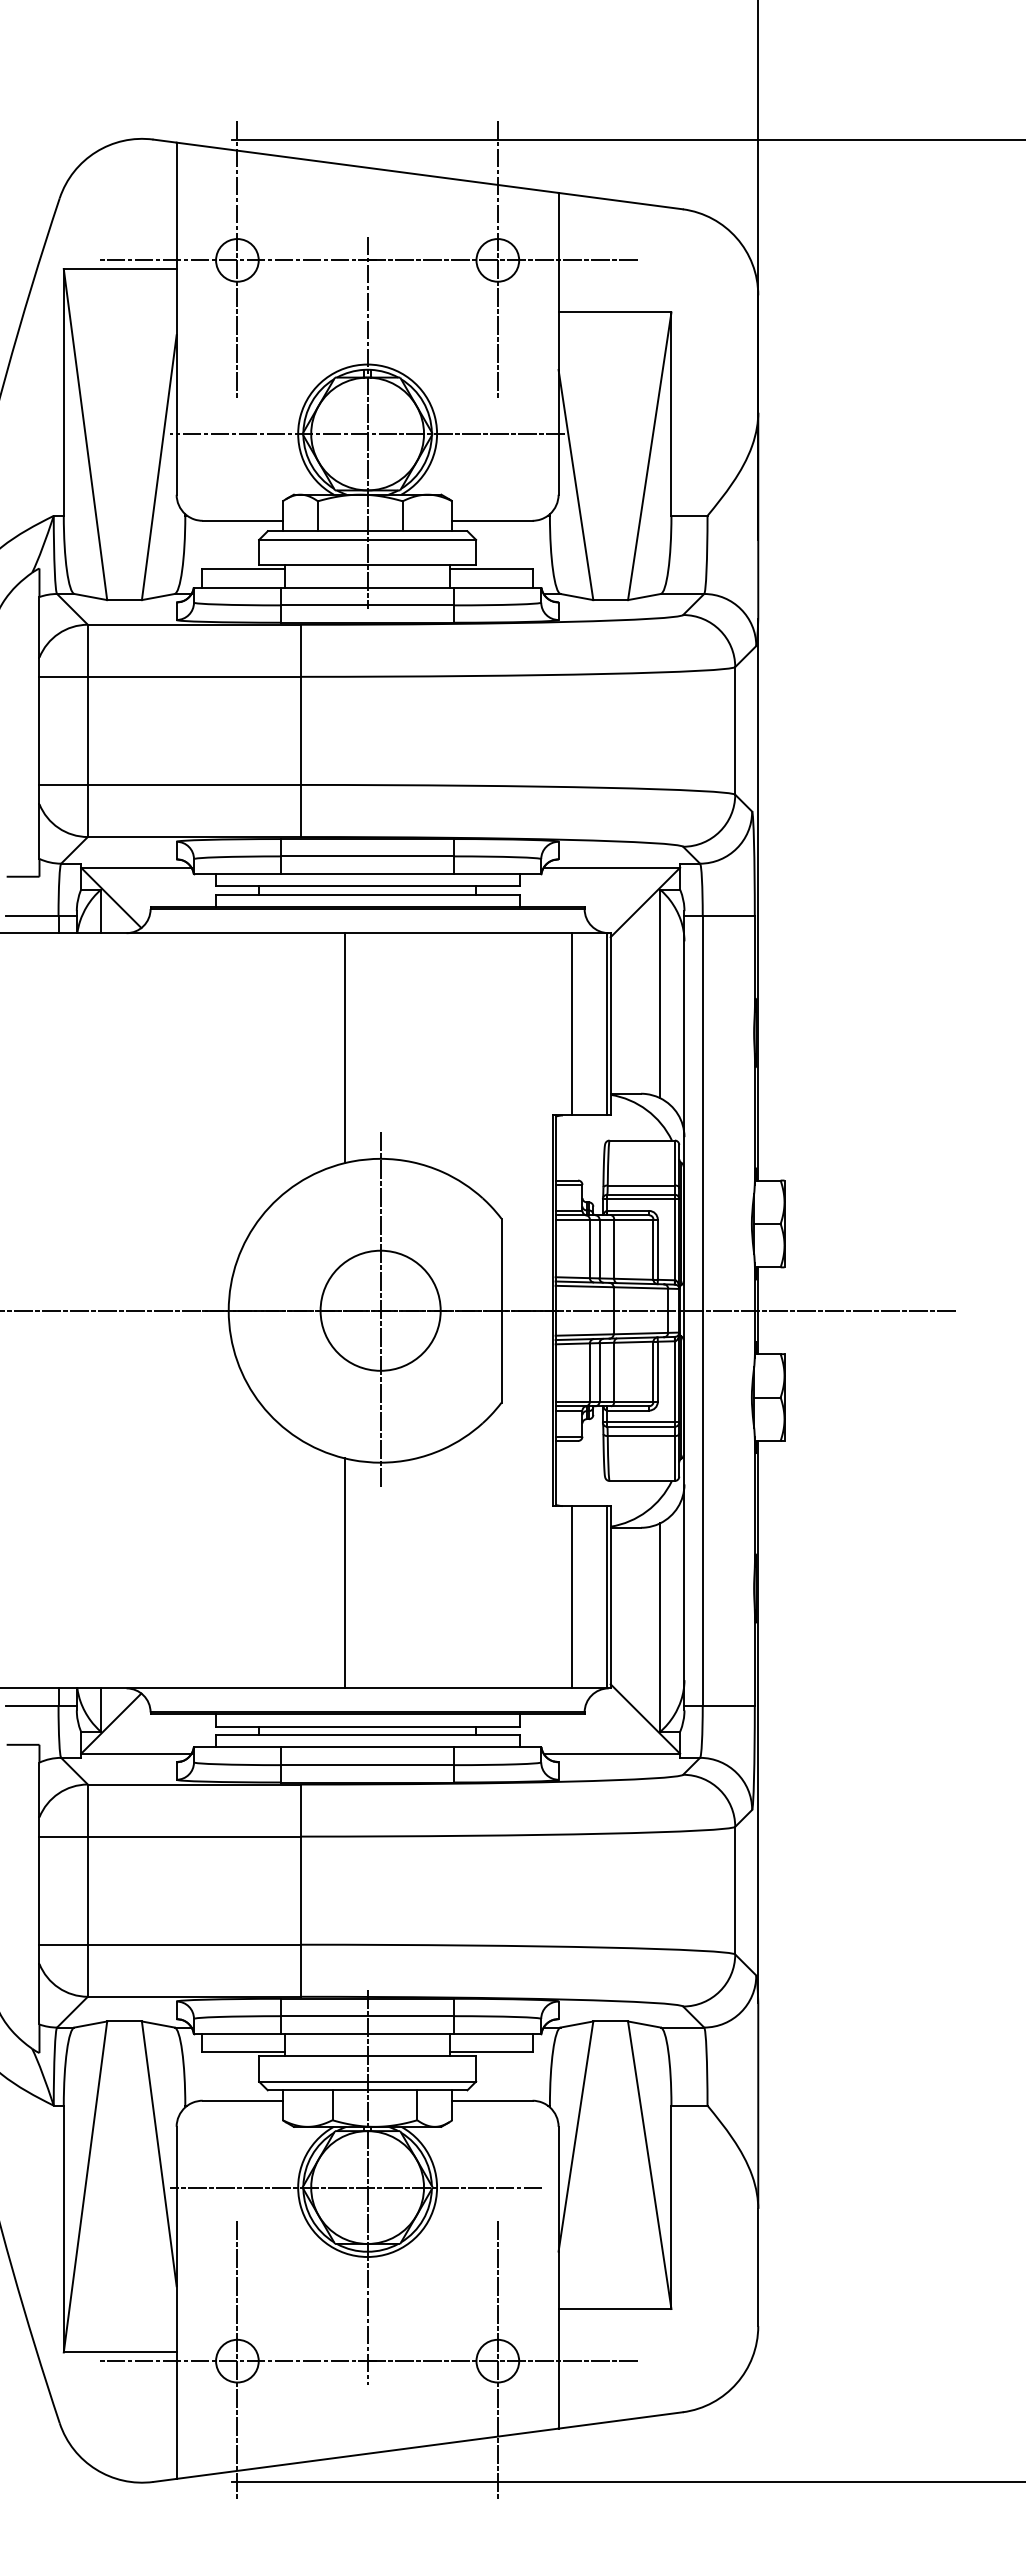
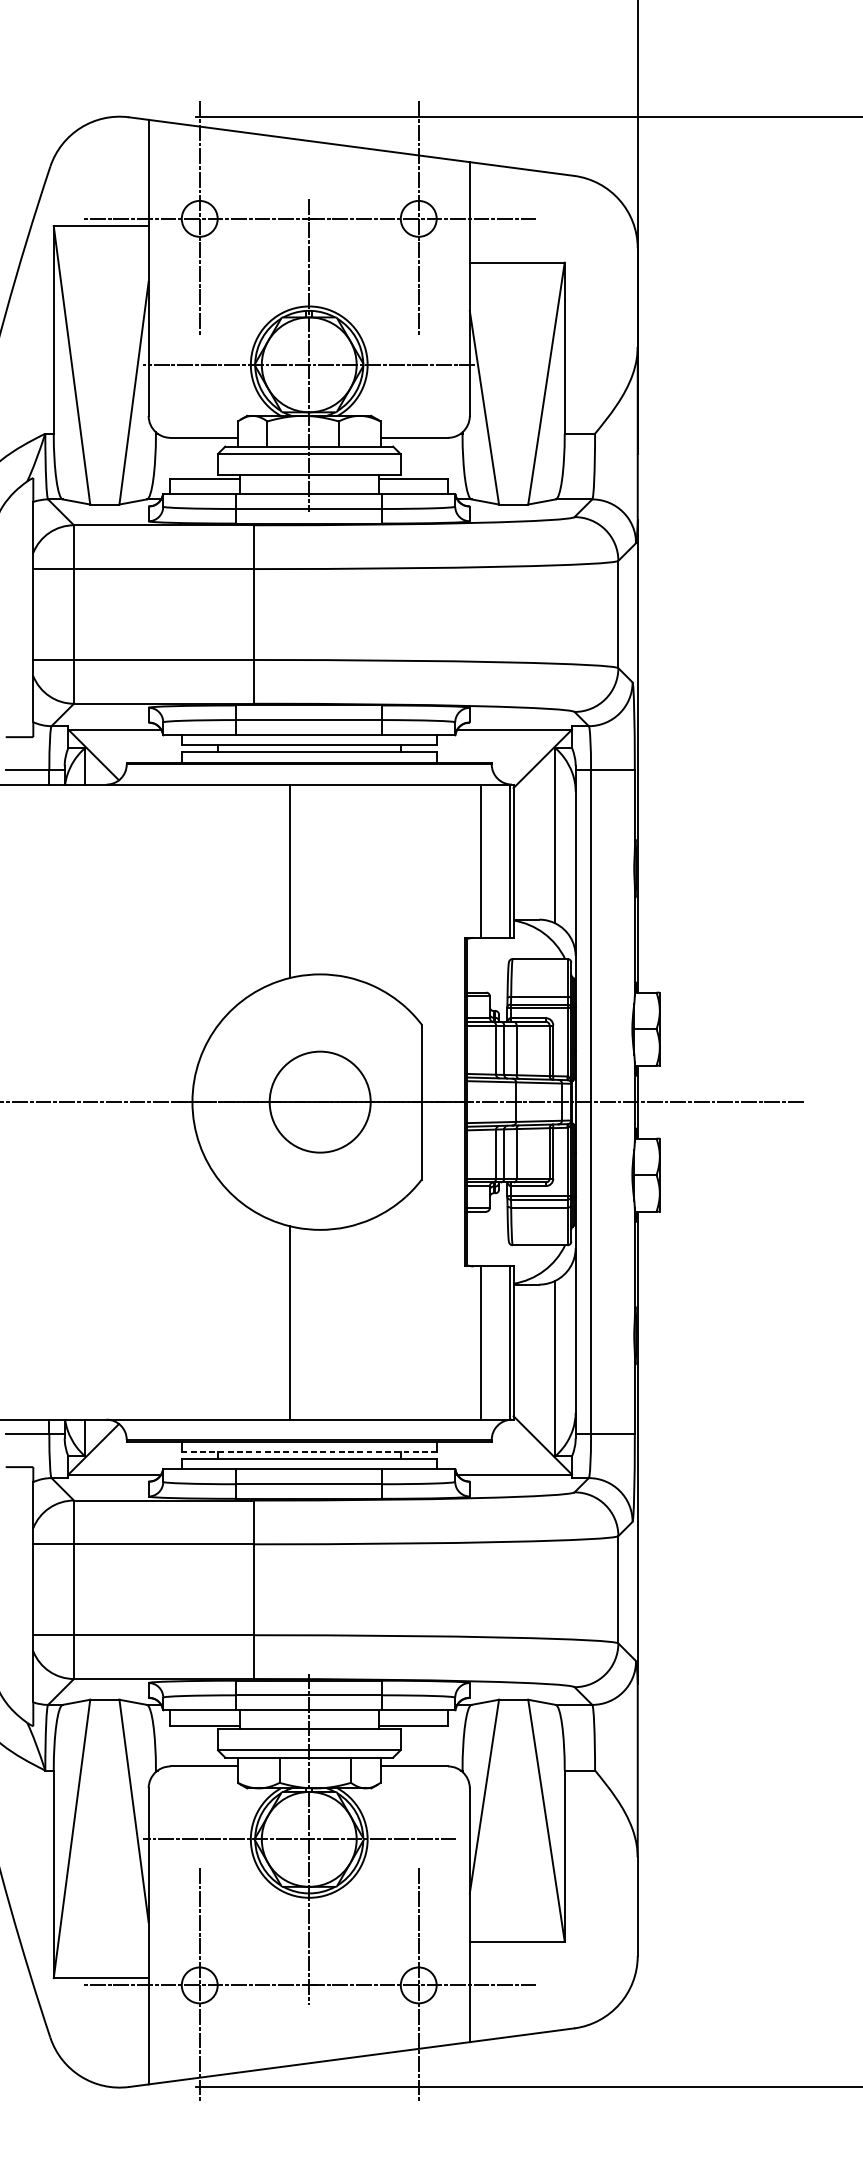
line: (380, 1310) -> (320, 1101), removed
line: (367, 1726) -> (309, 1451), solid -> dashed

